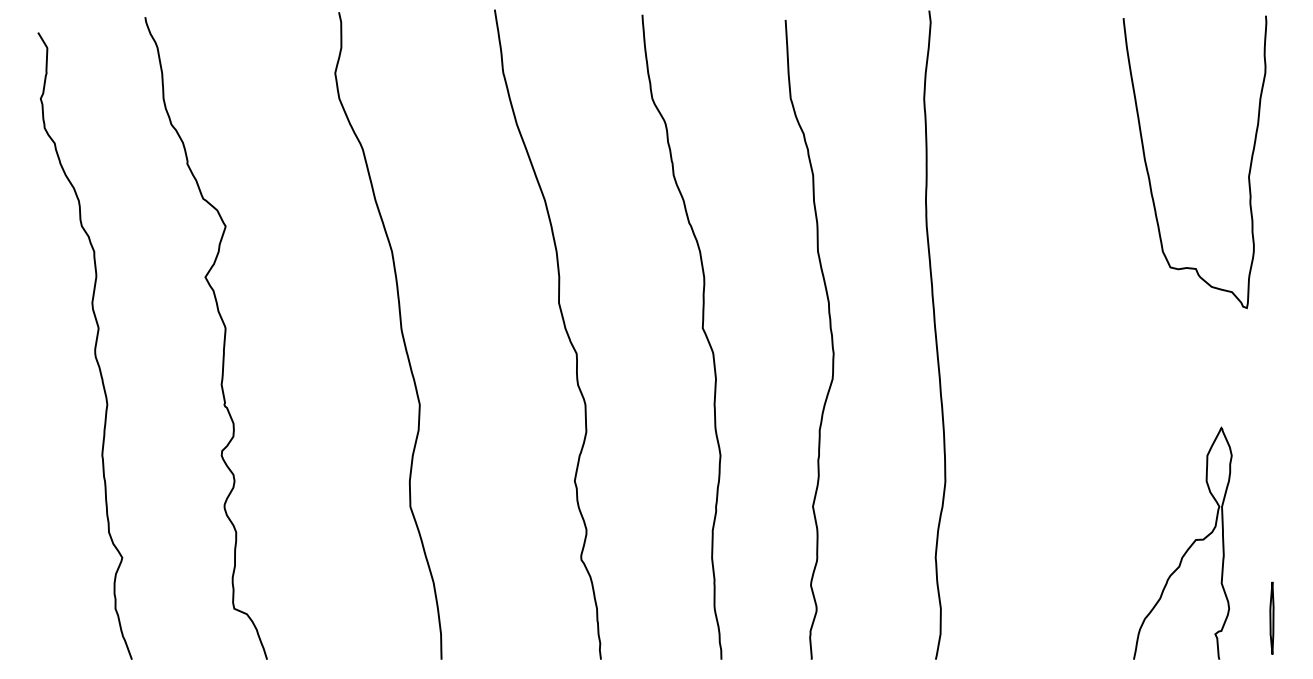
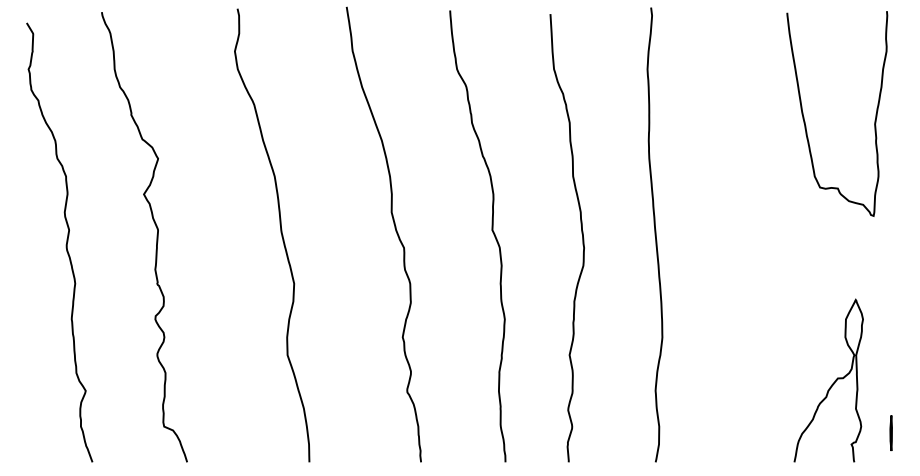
part: (1271, 617) -> (890, 432), size x0.7

